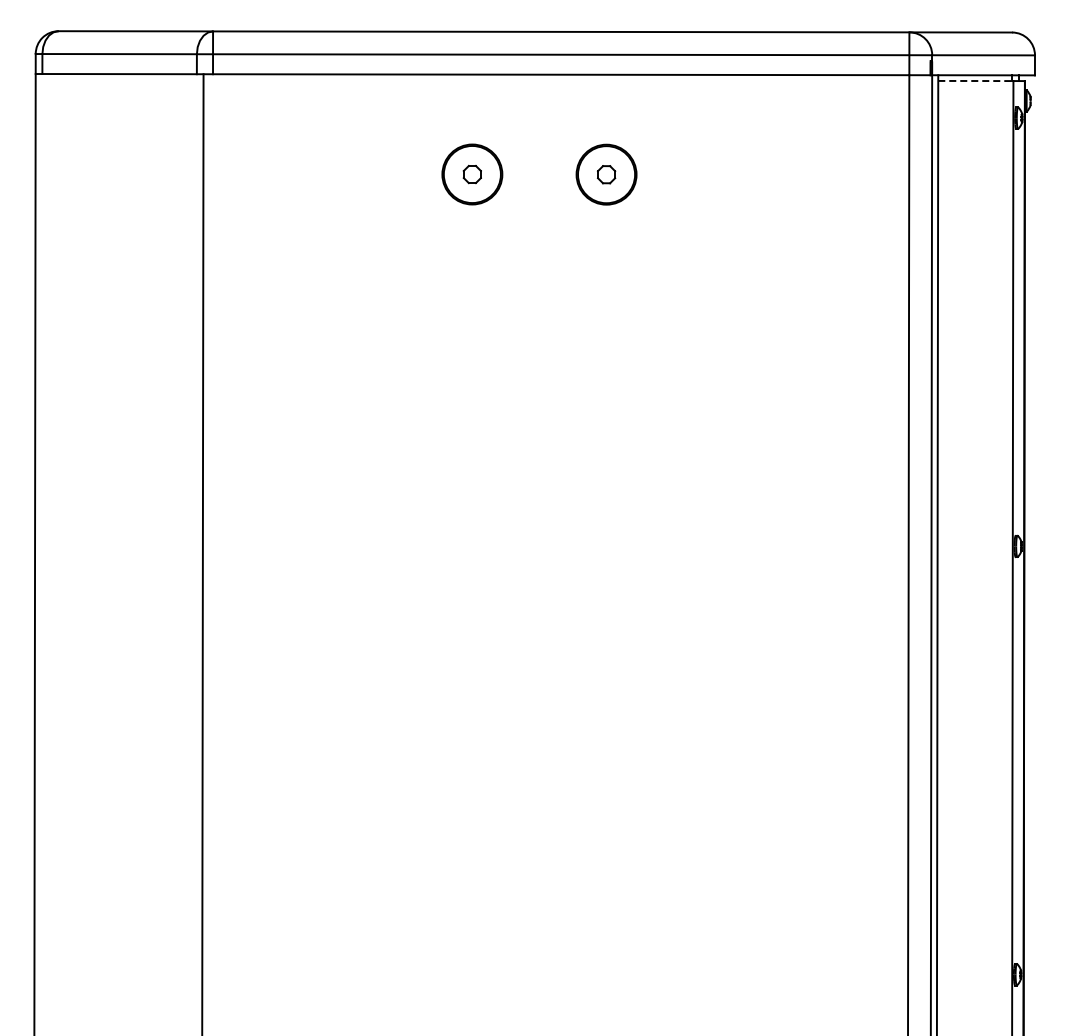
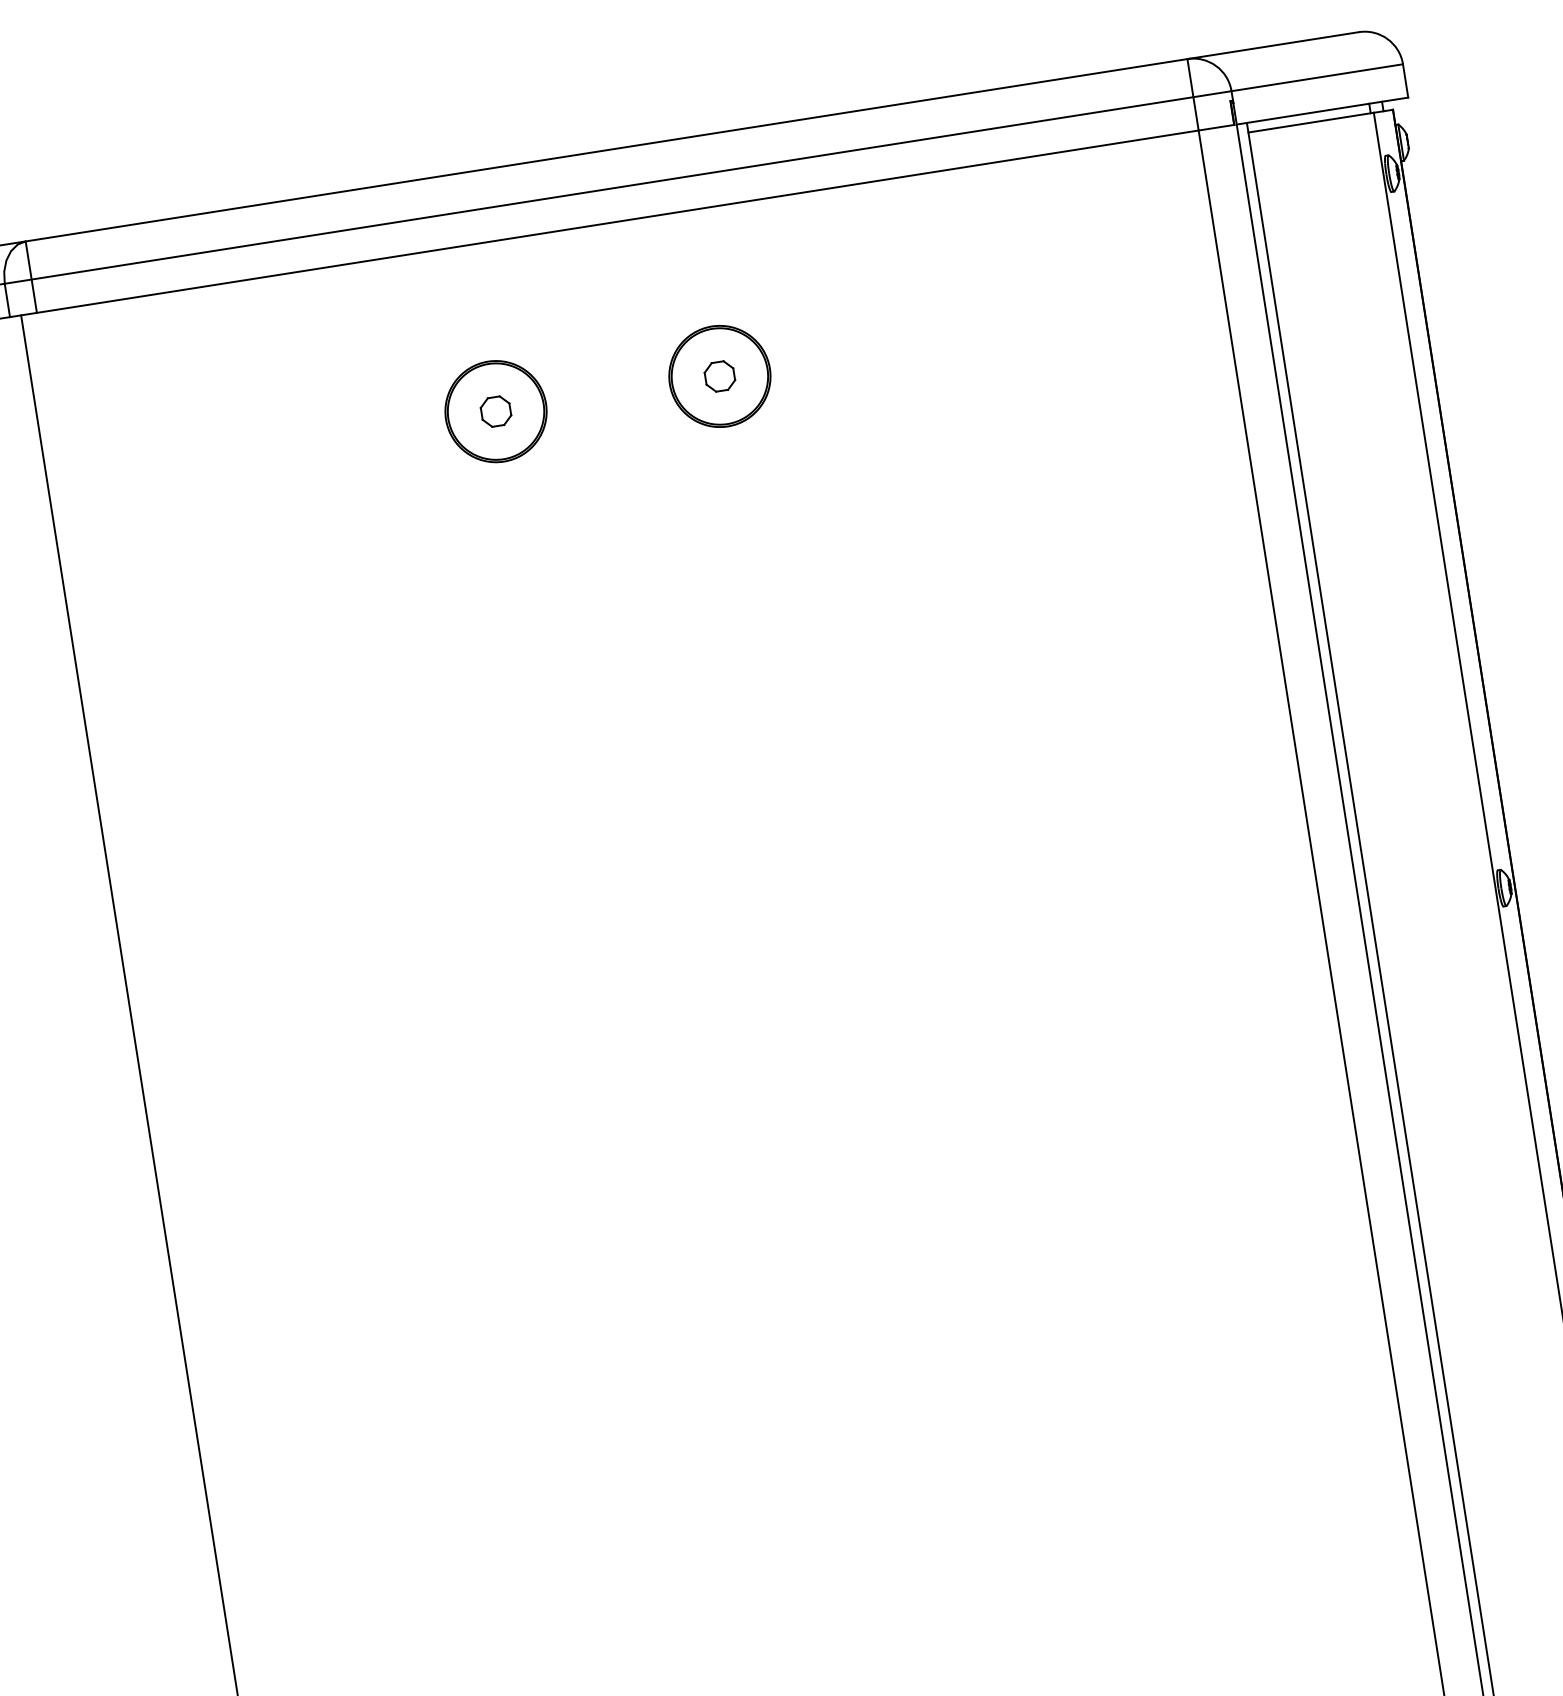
line: (975, 81) -> (1310, 123), dashed -> solid

